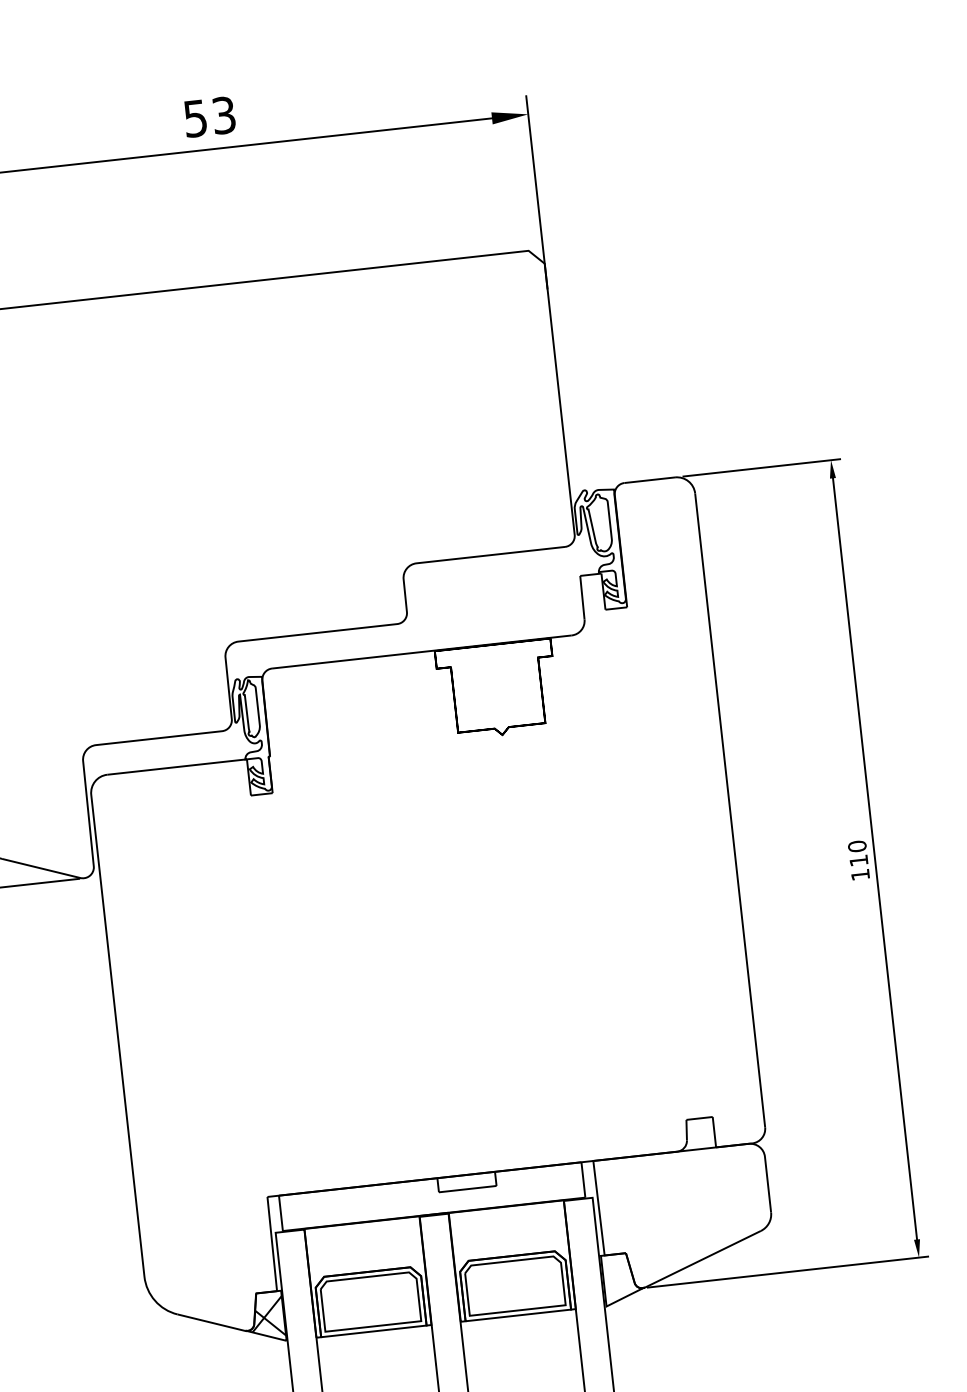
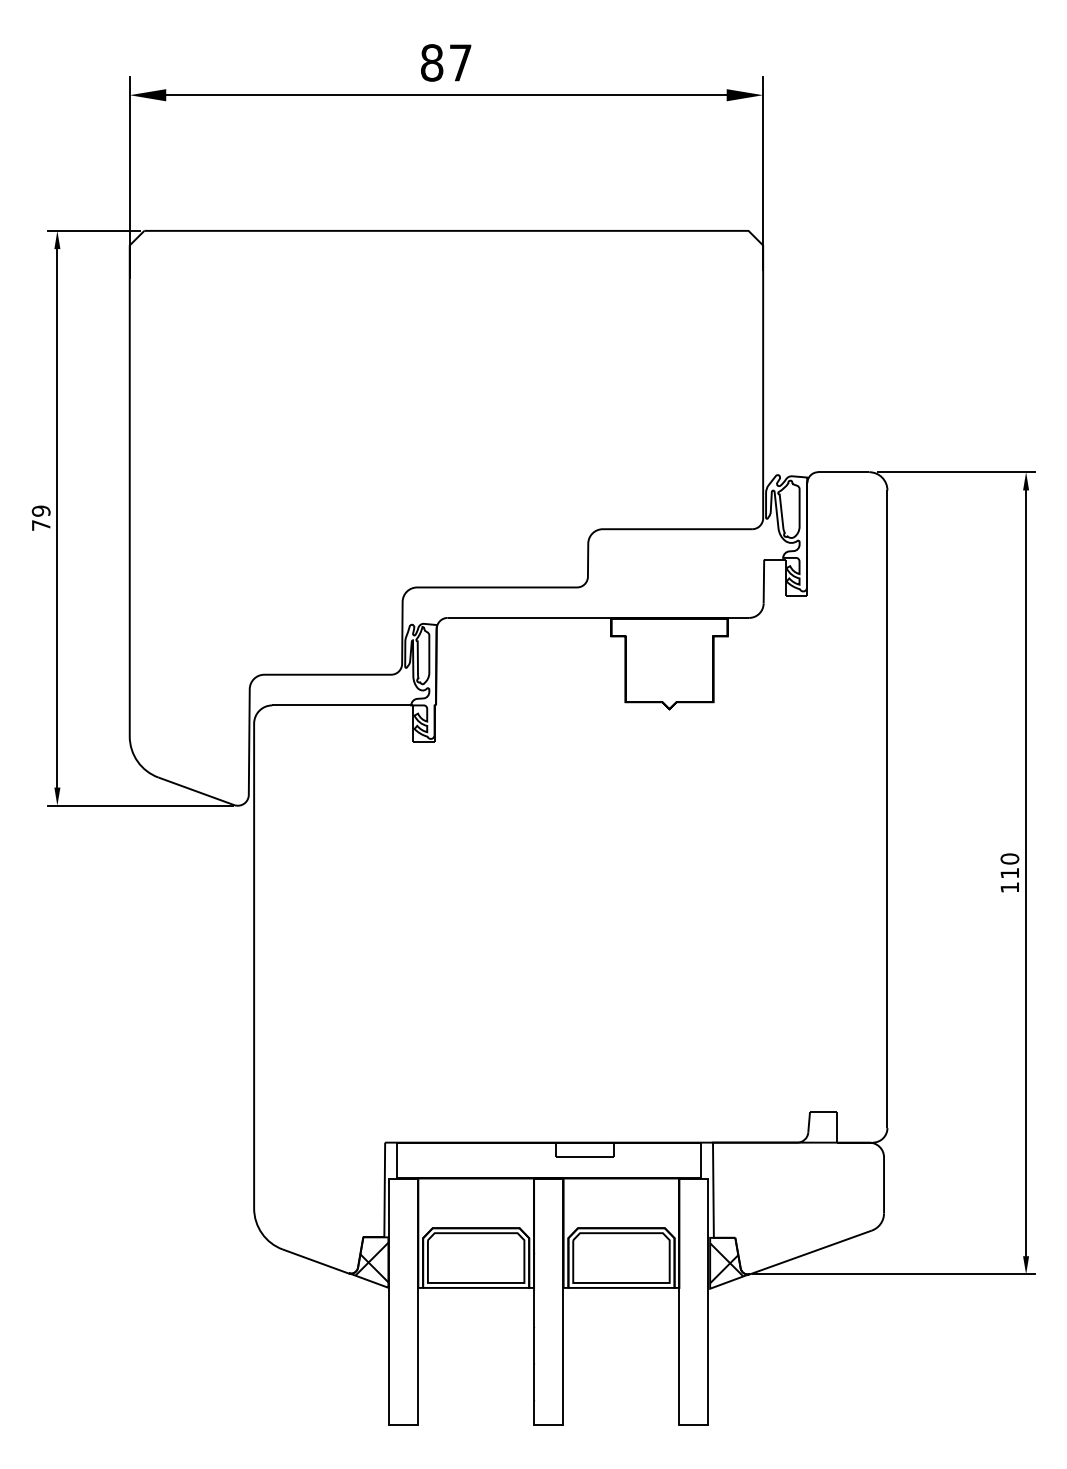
text: (209, 116) -> (446, 62), 53 -> 87
hatch: (620, 1279) -> (726, 1263), added

